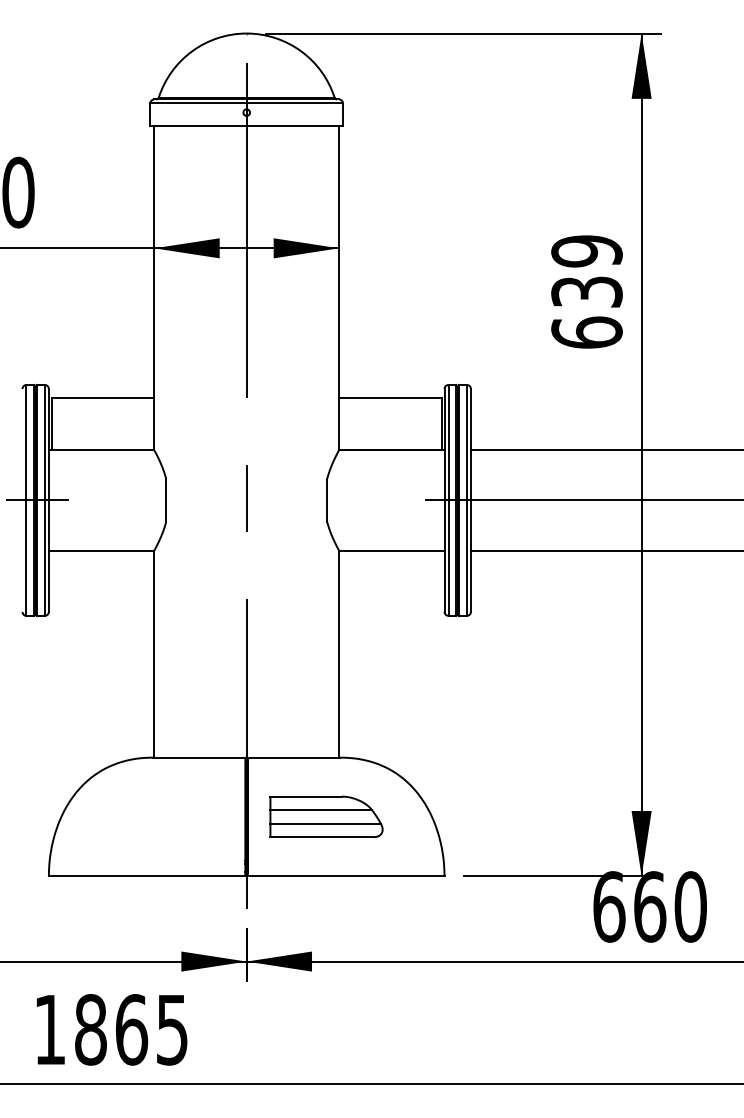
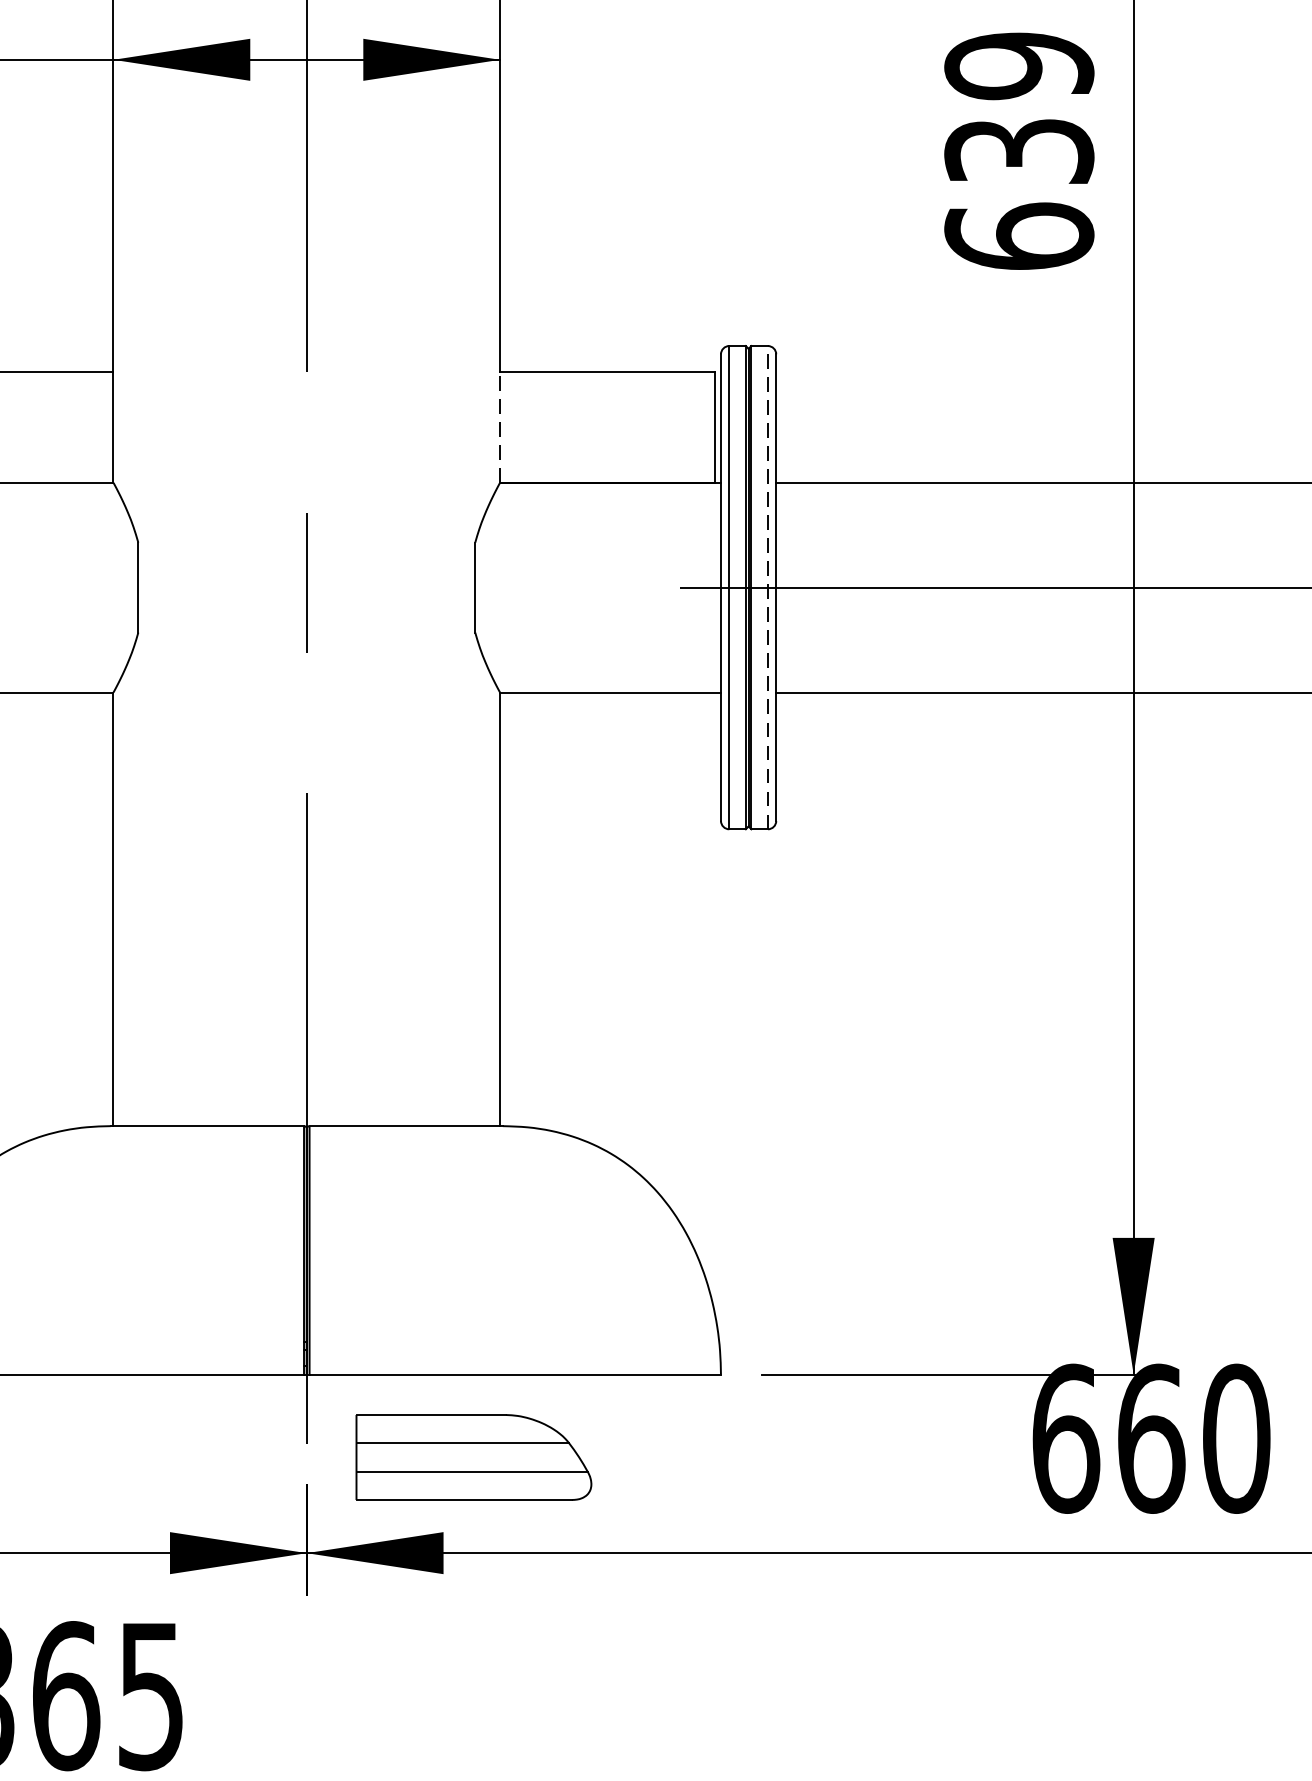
line: (339, 423) -> (501, 426), solid -> dashed
line: (466, 499) -> (766, 585), solid -> dashed
part: (326, 816) -> (473, 1456), moved

